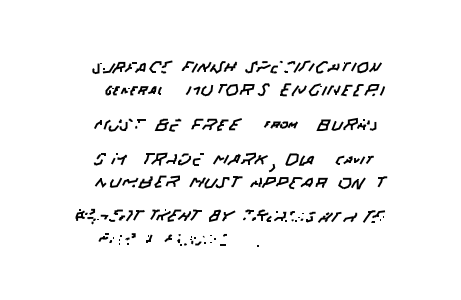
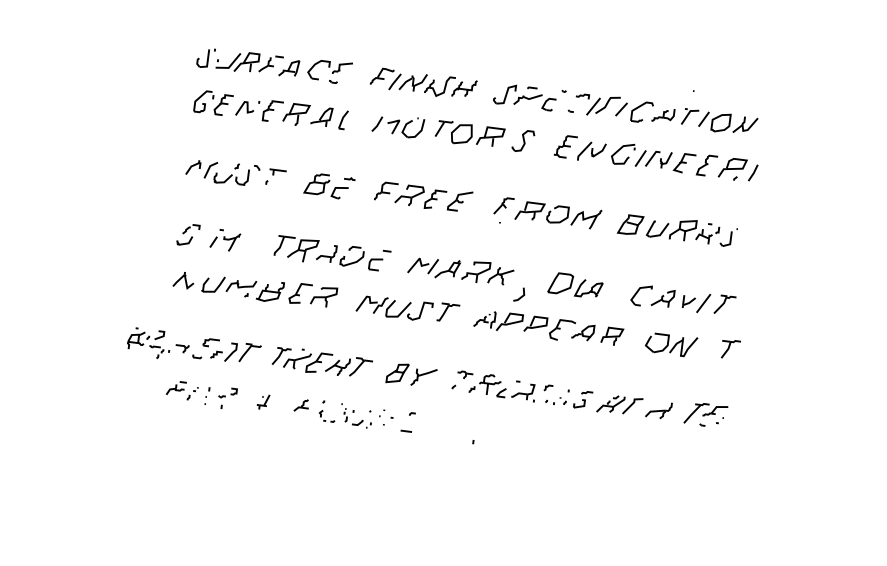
part: (133, 90) -> (270, 110), size x1.43
part: (280, 125) -> (546, 214), size x1.67
part: (354, 160) -> (681, 300), size x1.43

